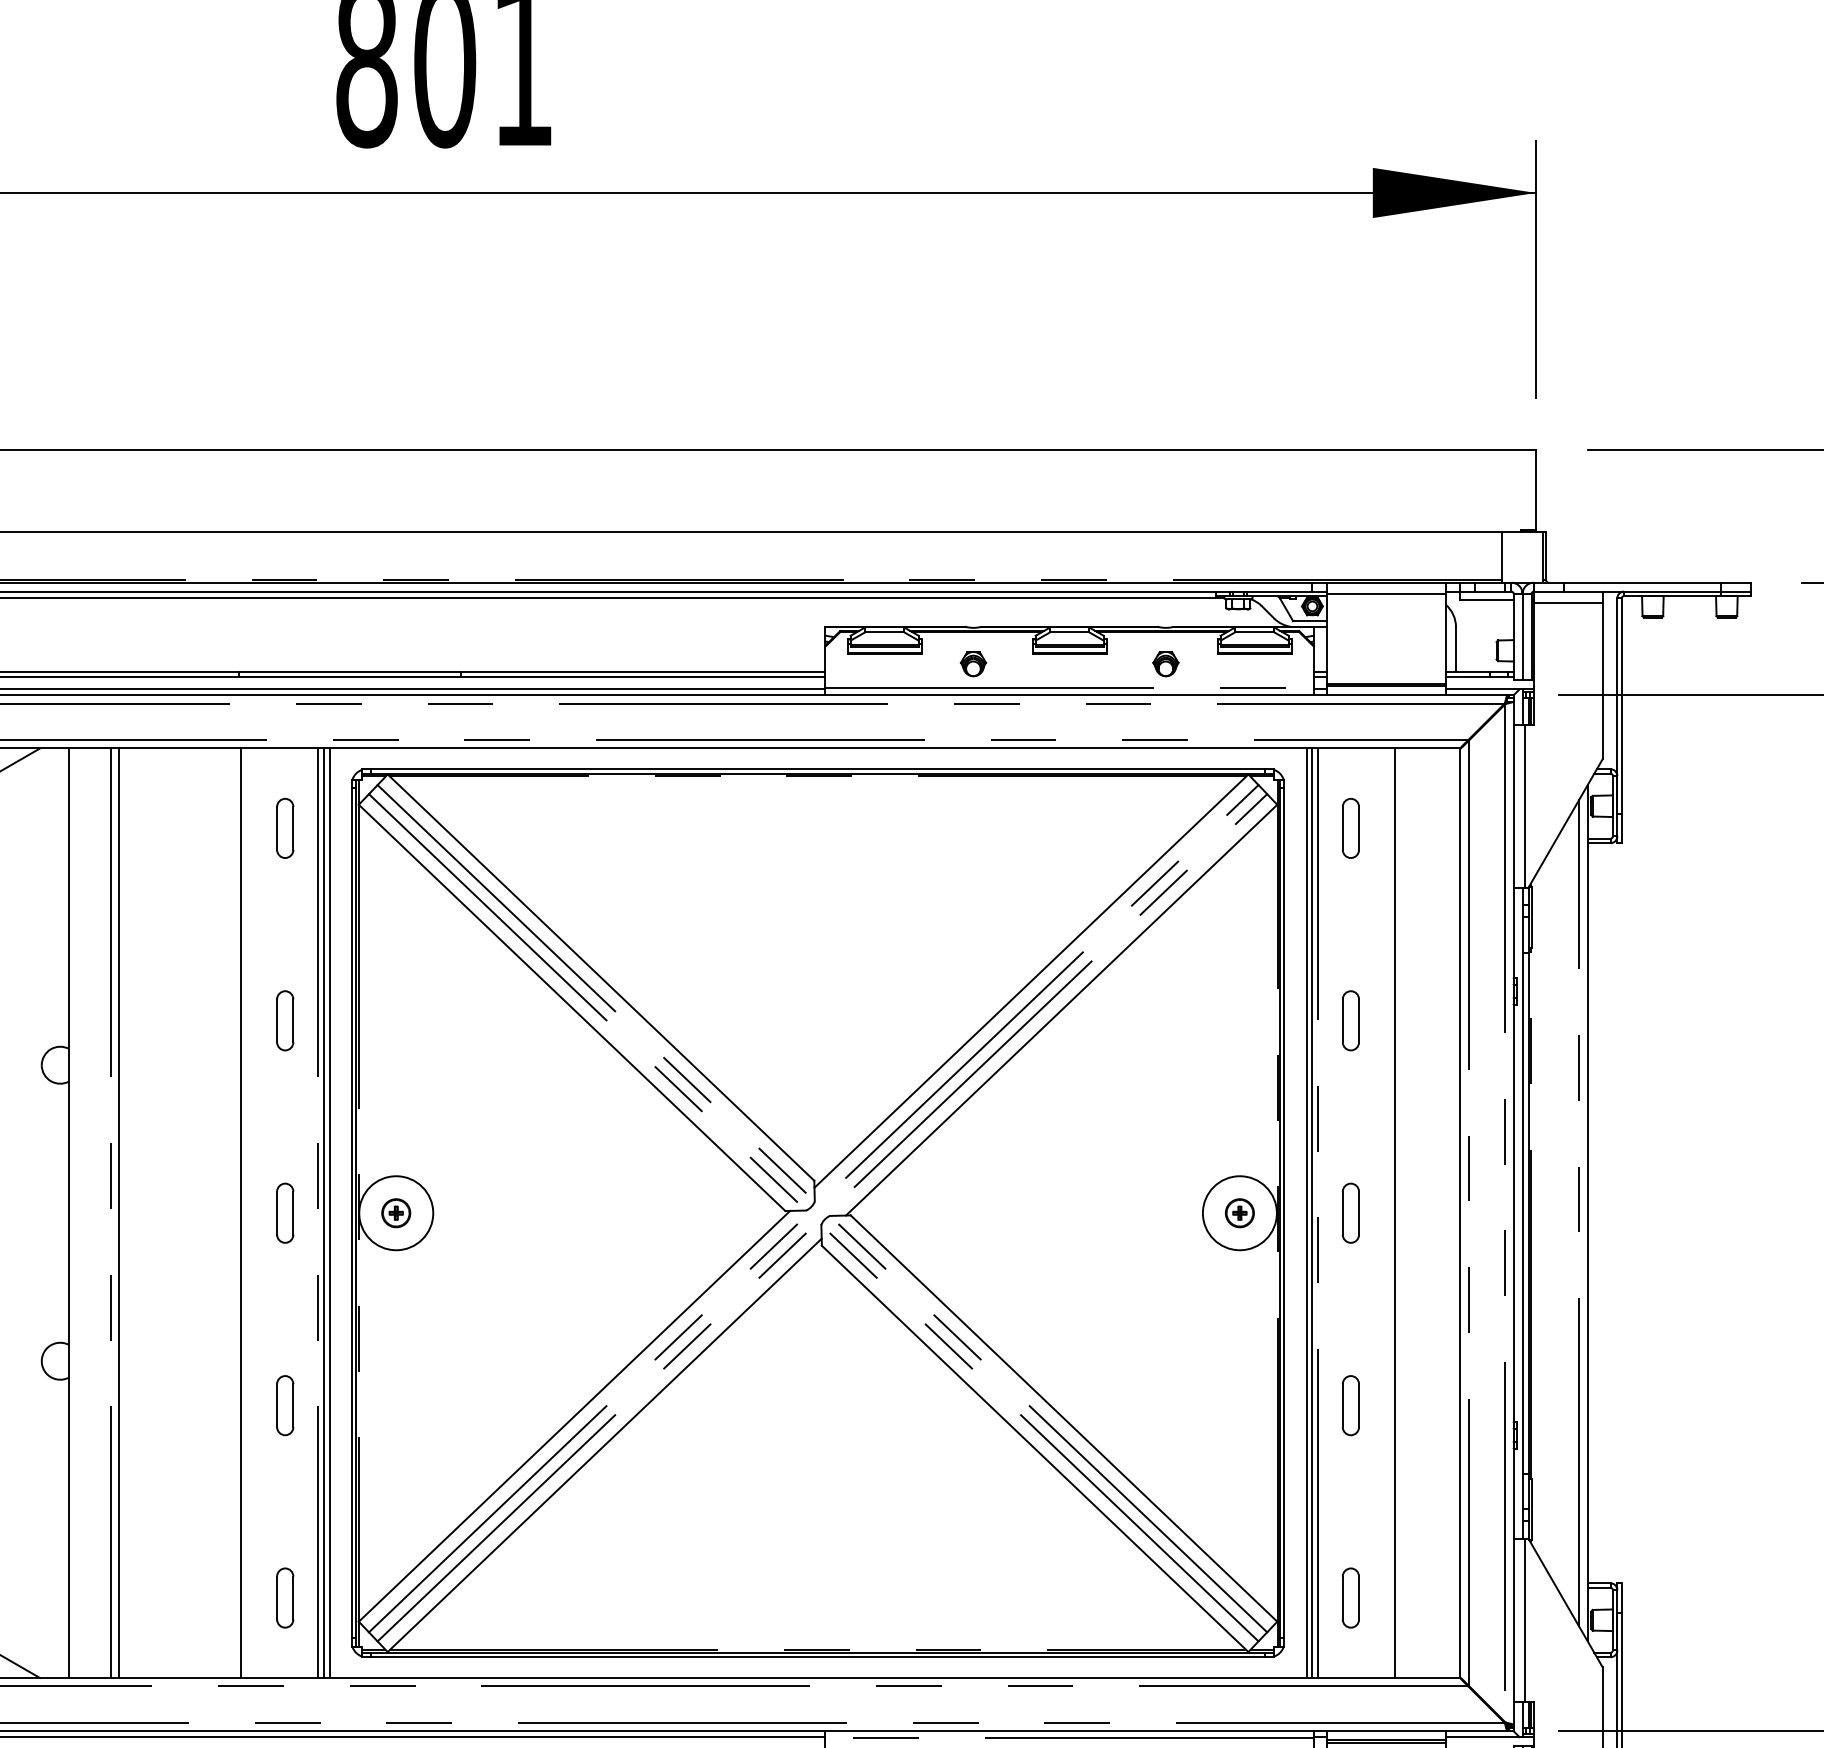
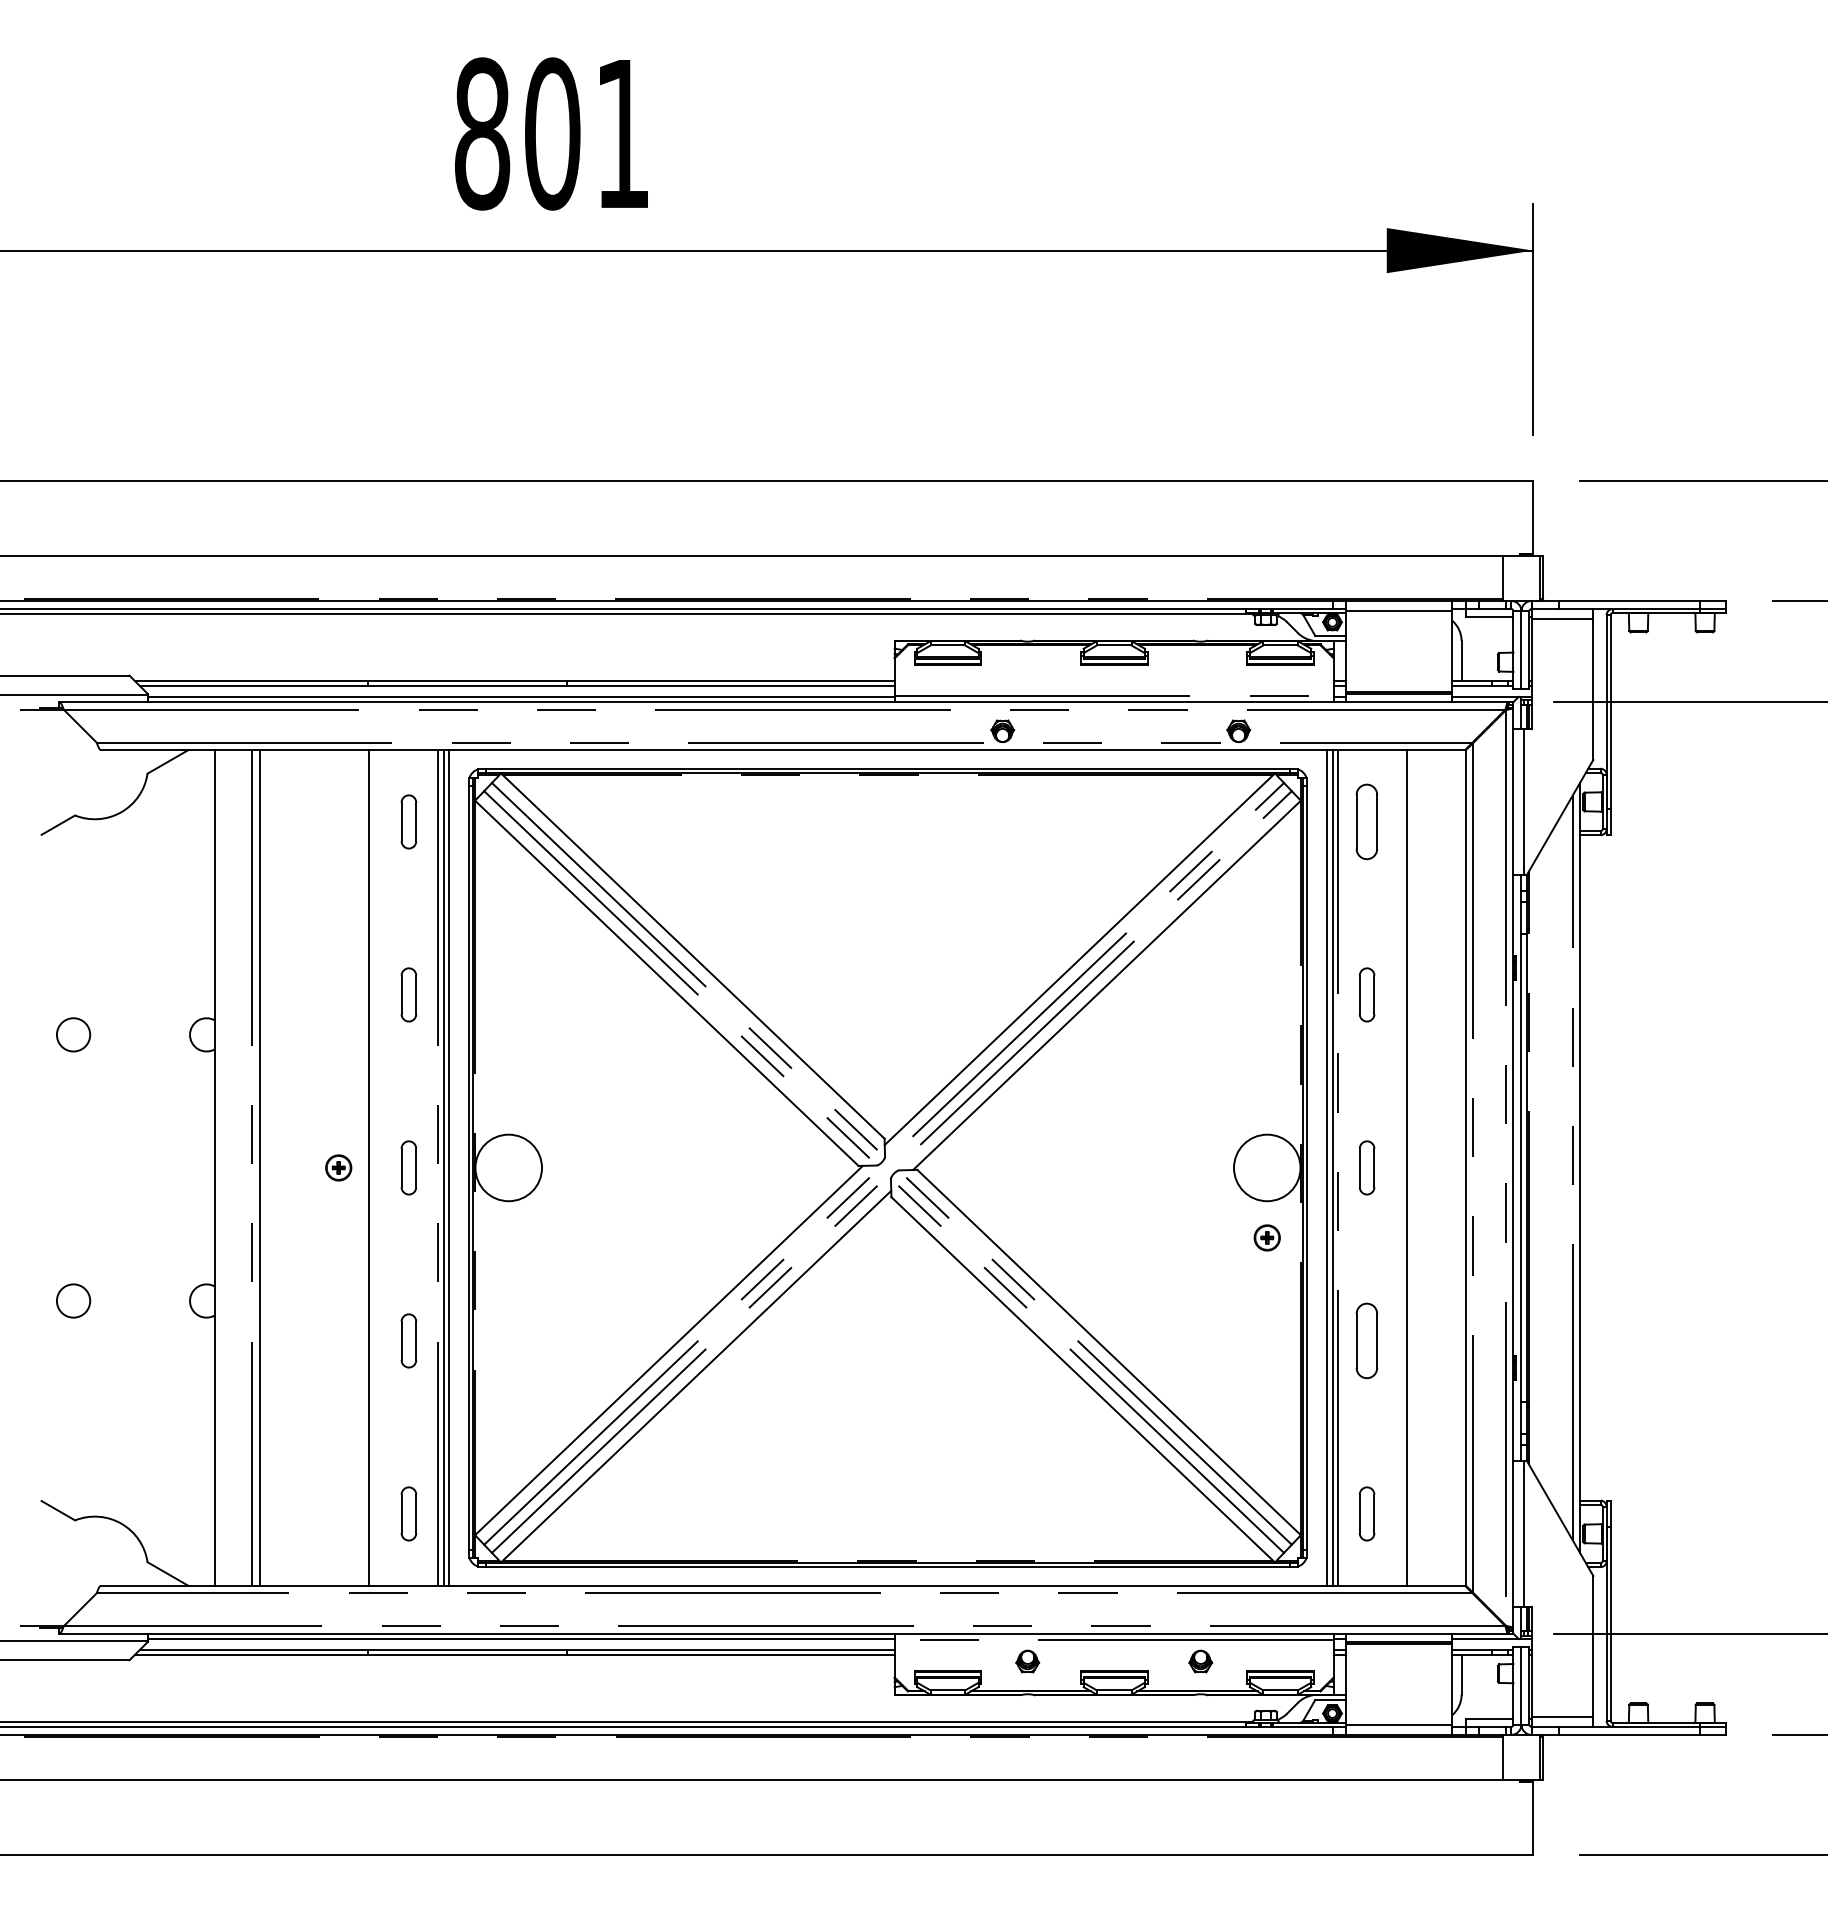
part: (973, 663) -> (1002, 730), moved
part: (1165, 663) -> (1238, 730), moved
part: (1351, 827) -> (1367, 821), size x1.4
part: (395, 1212) -> (338, 1167), moved
part: (1239, 1212) -> (1266, 1237), moved
part: (1351, 1405) -> (1367, 1340), size x1.4

